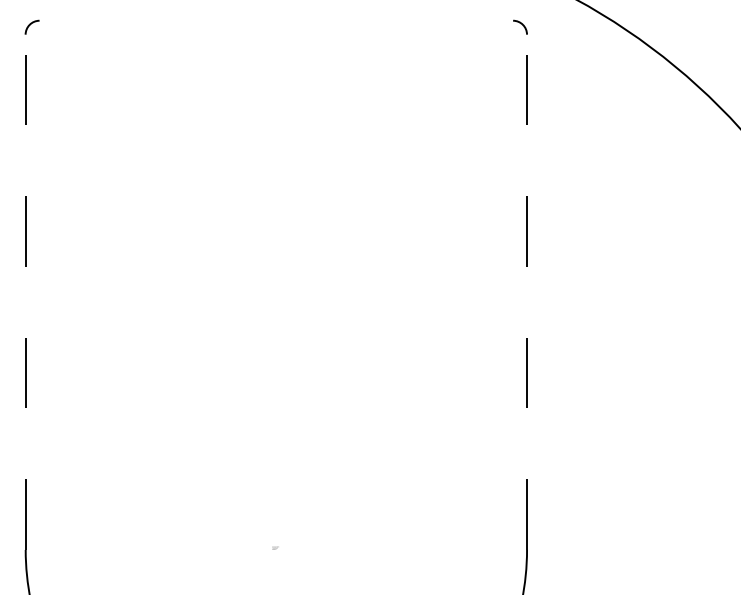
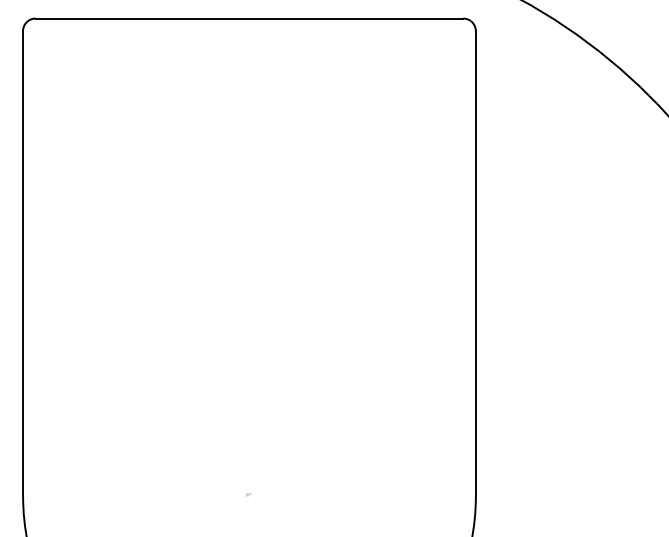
line: (276, 20) -> (249, 18), added
line: (26, 291) -> (23, 263), dashed -> solid
line: (526, 291) -> (475, 263), dashed -> solid

